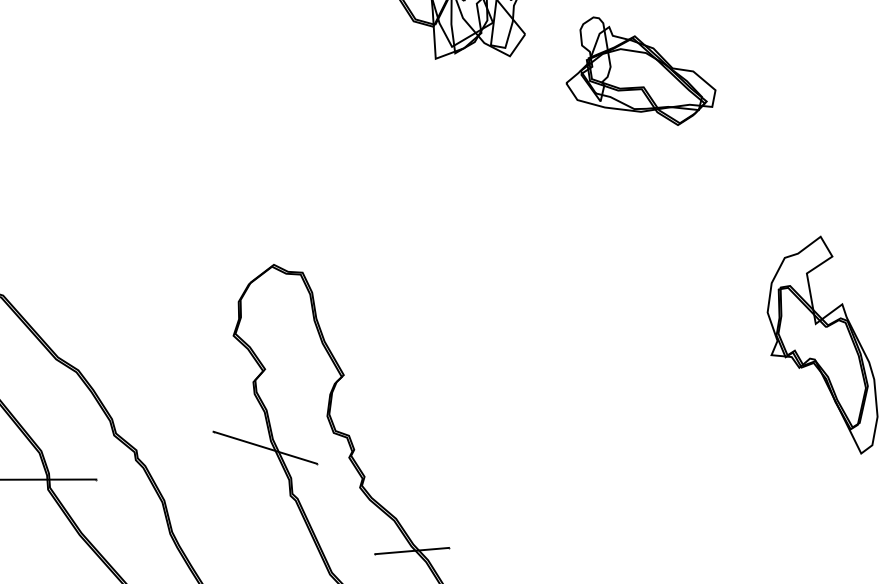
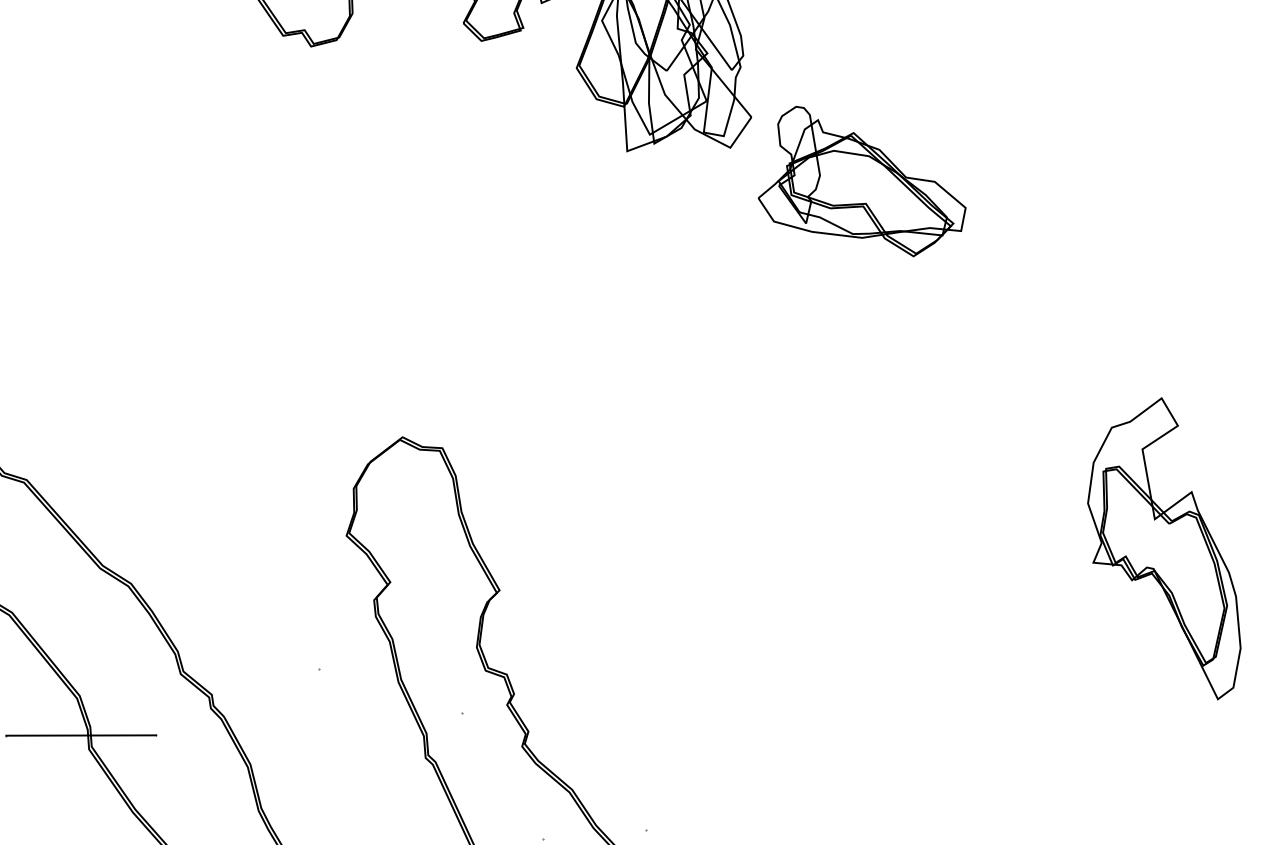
part: (640, 71) -> (861, 181), moved
line: (265, 447) -> (390, 691), removed
line: (412, 550) -> (594, 834), removed

